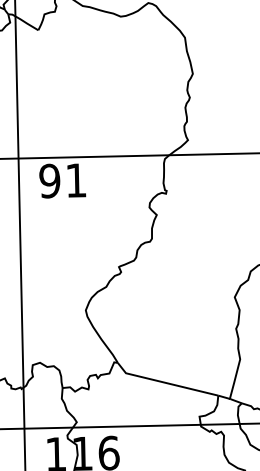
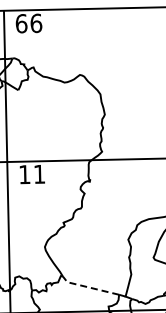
text: (49, 180) -> (24, 174), 91 -> 11
line: (163, 382) -> (88, 287), solid -> dashed

